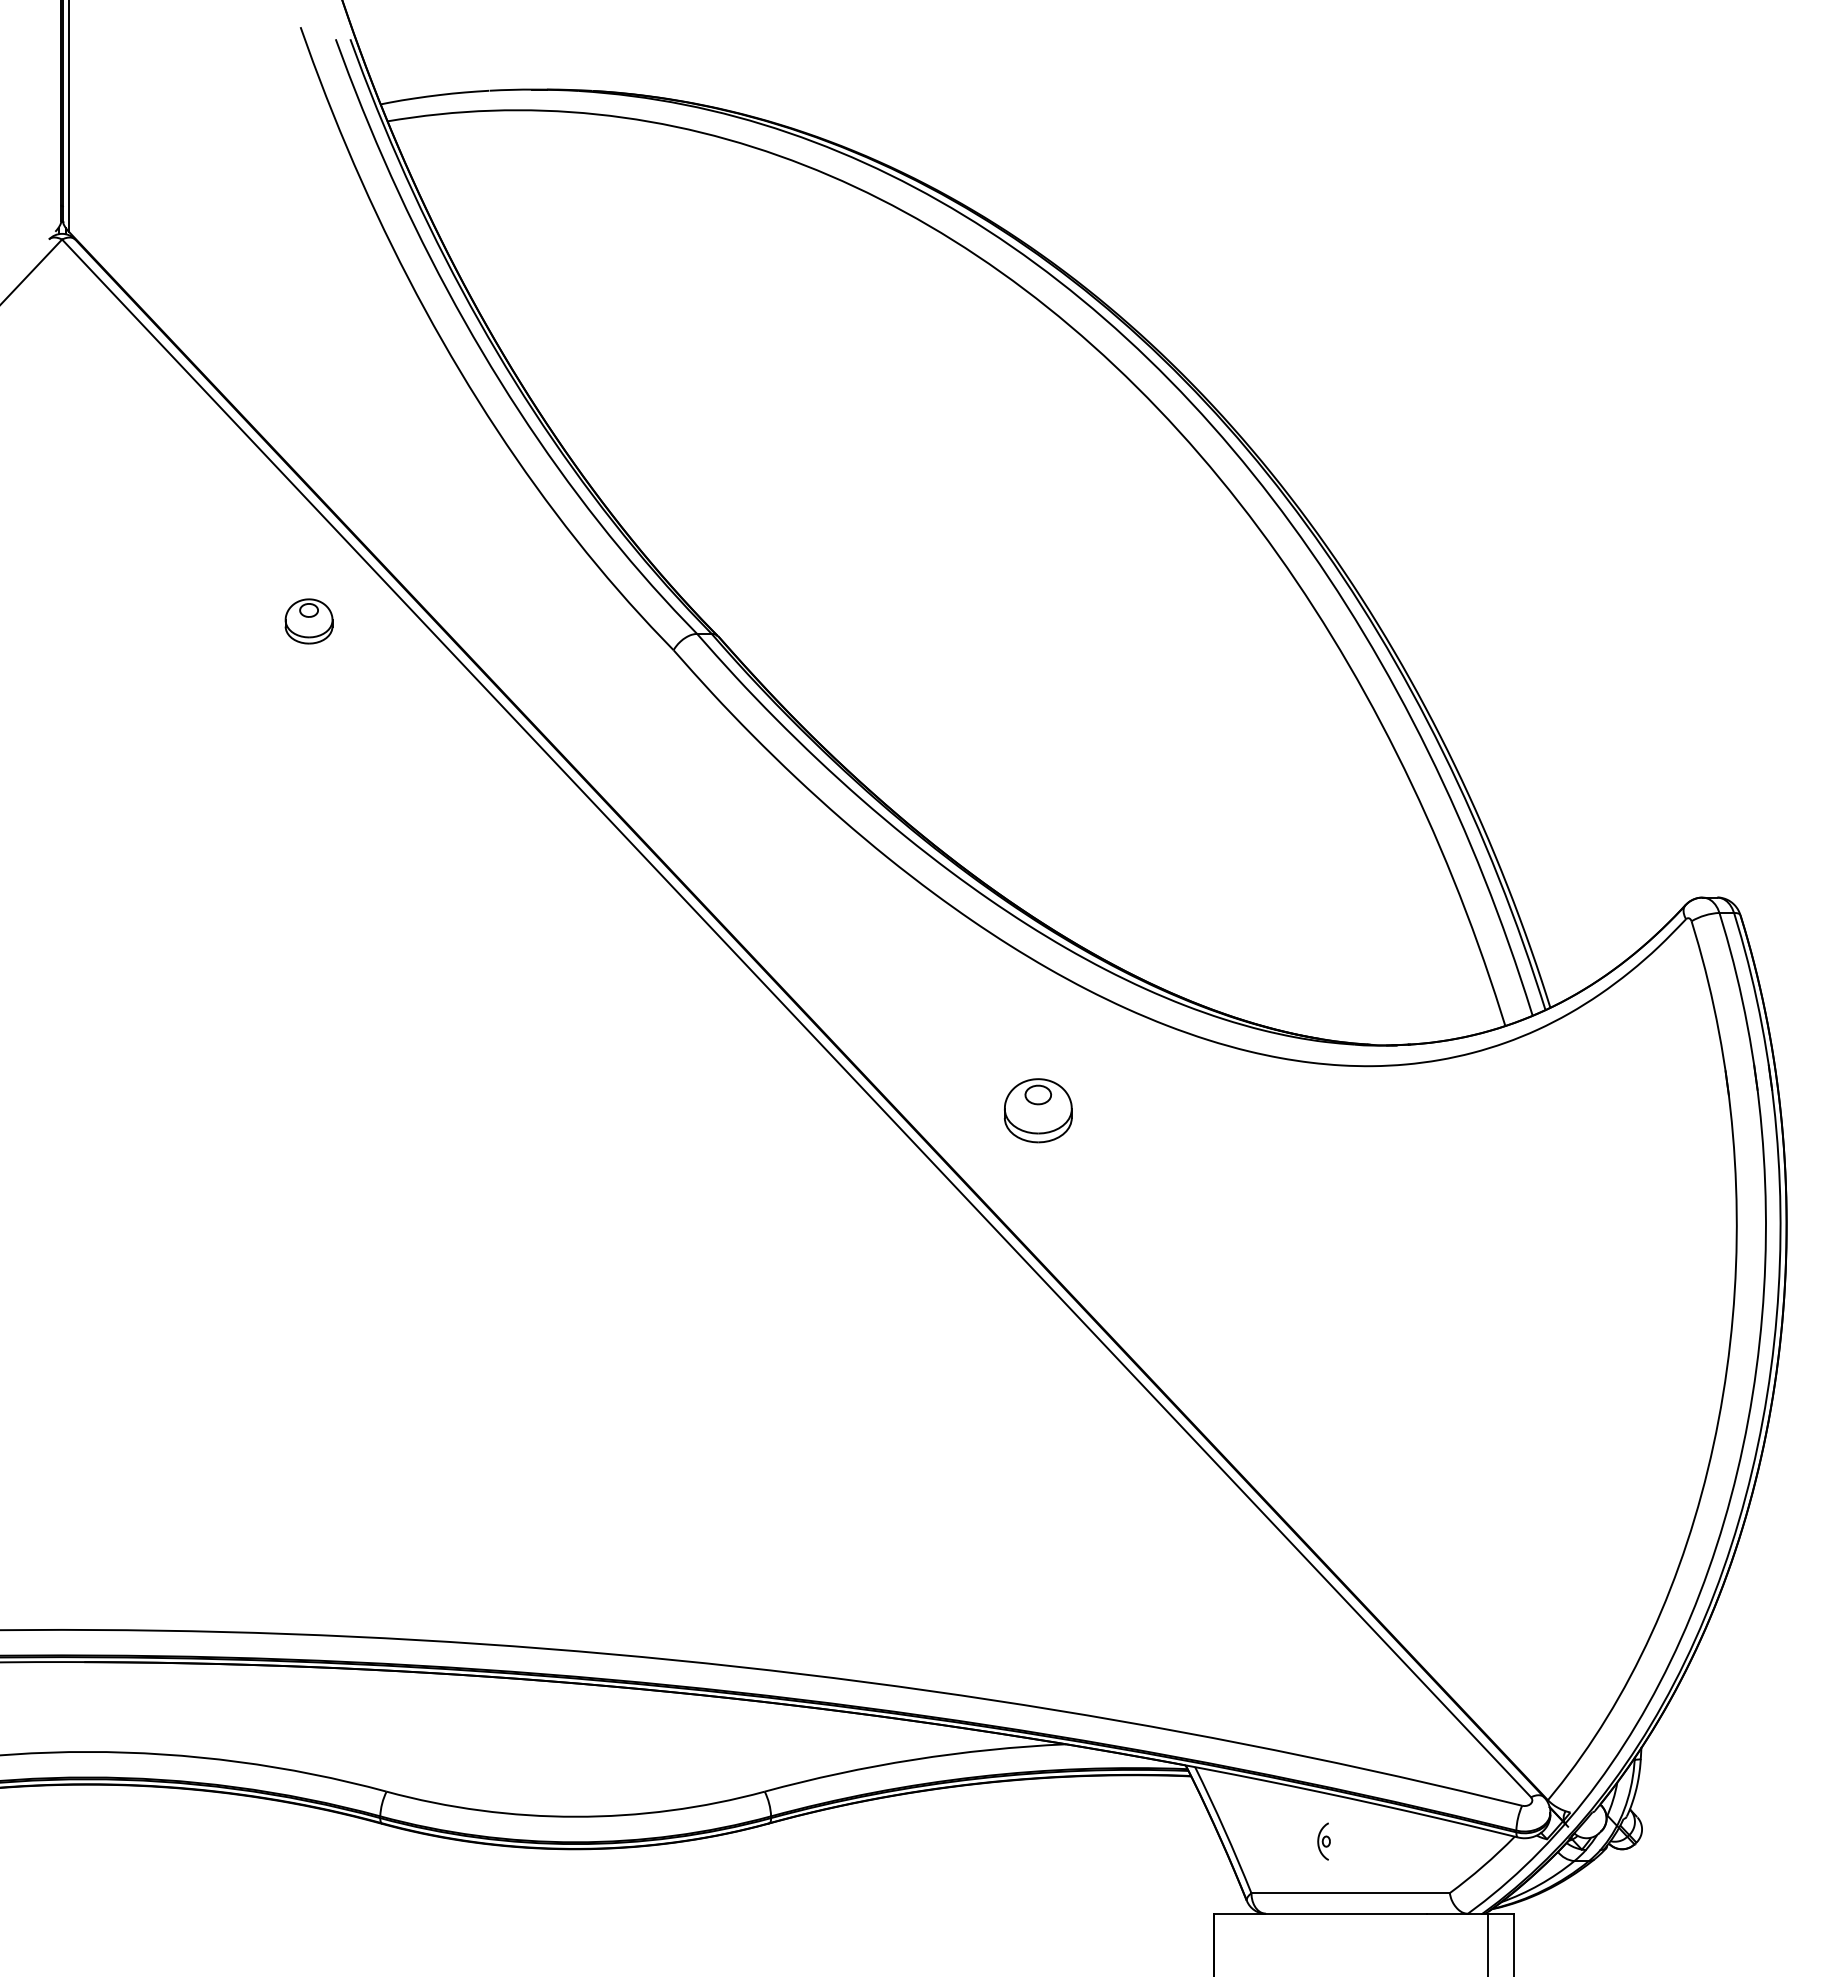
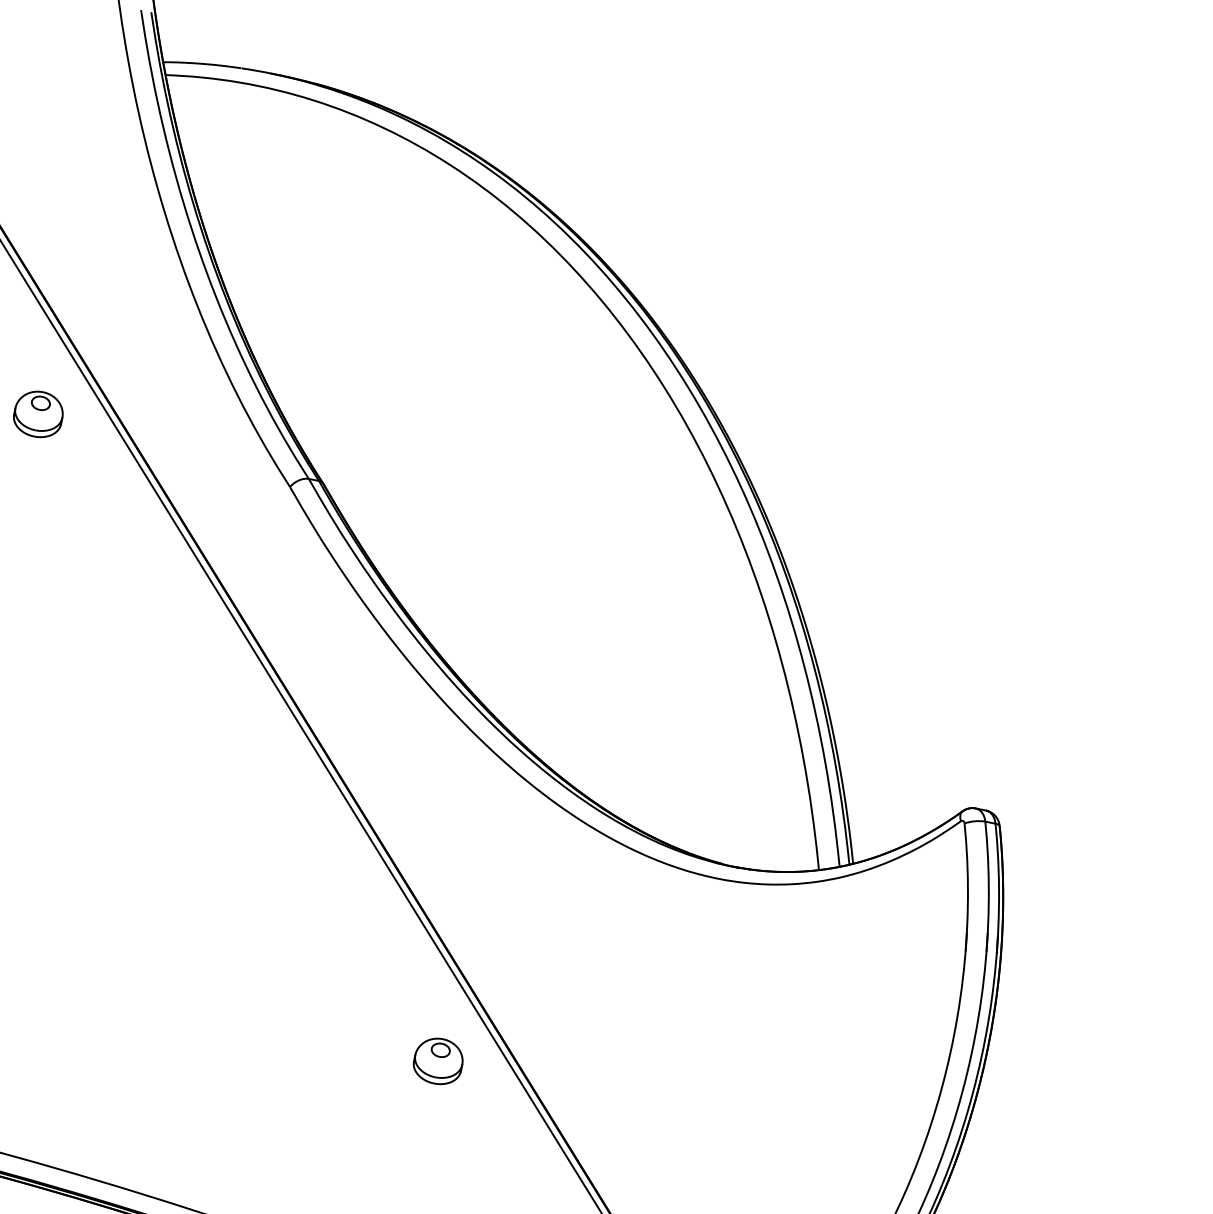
part: (308, 621) -> (38, 414), size x1.43
part: (1038, 1110) -> (438, 1061), moved

